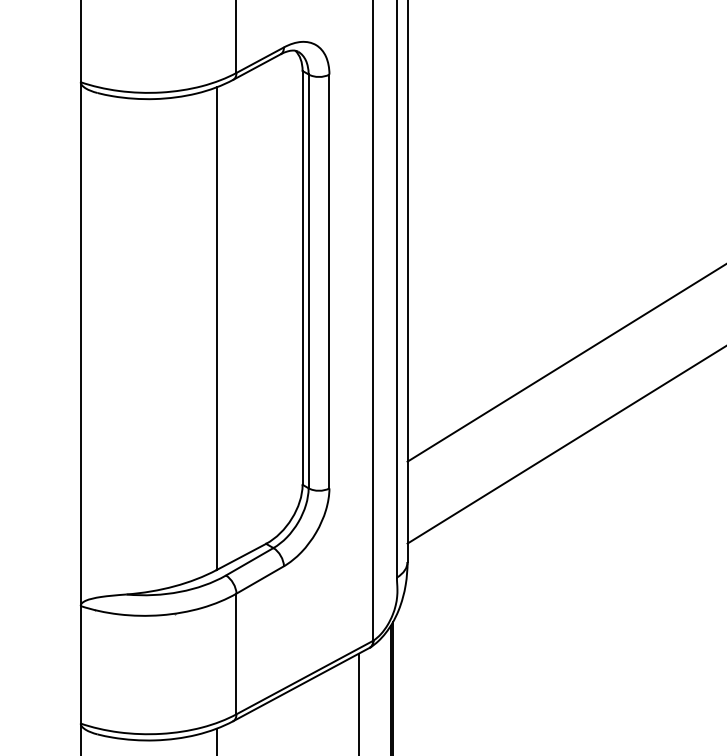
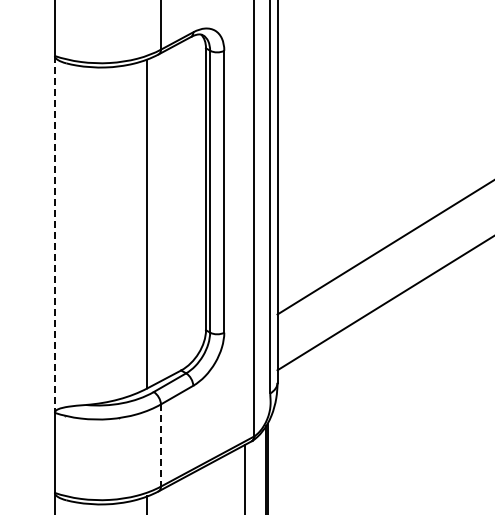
line: (80, 344) -> (54, 234), solid -> dashed
line: (235, 655) -> (160, 446), solid -> dashed

